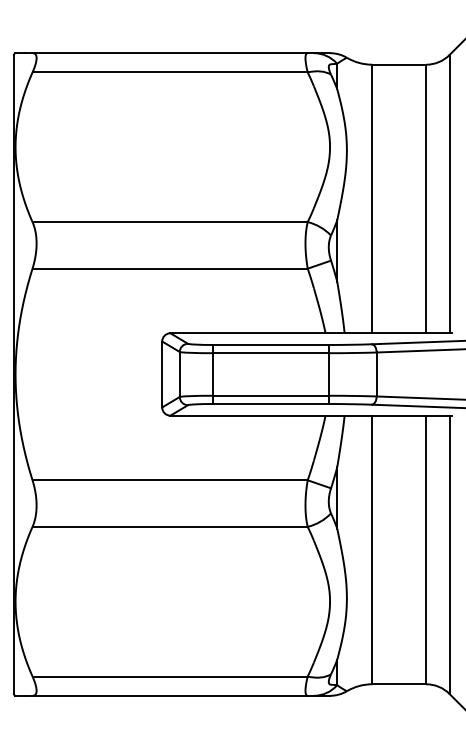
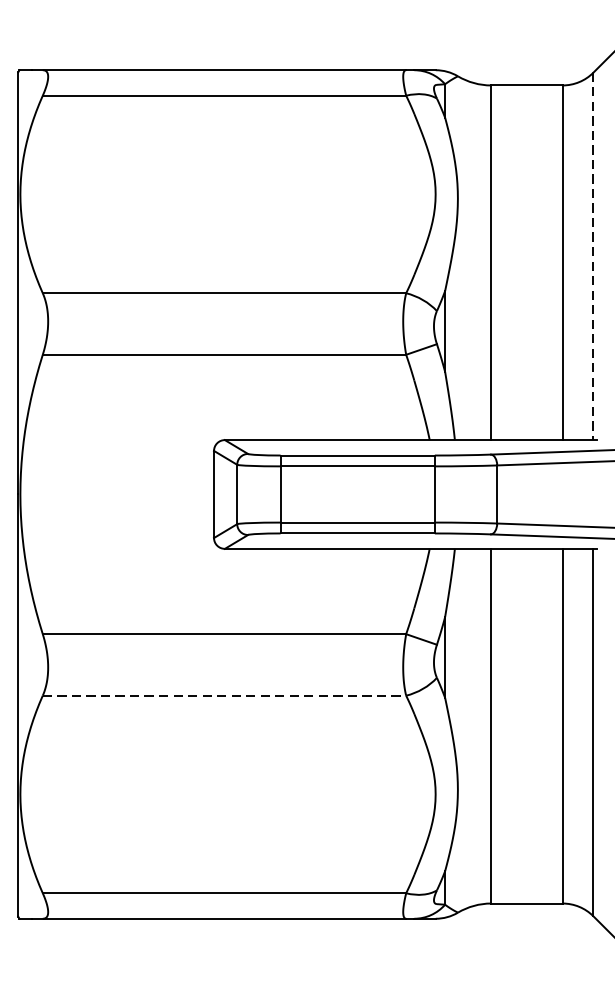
line: (449, 194) -> (593, 256), solid -> dashed
line: (170, 526) -> (224, 695), solid -> dashed

